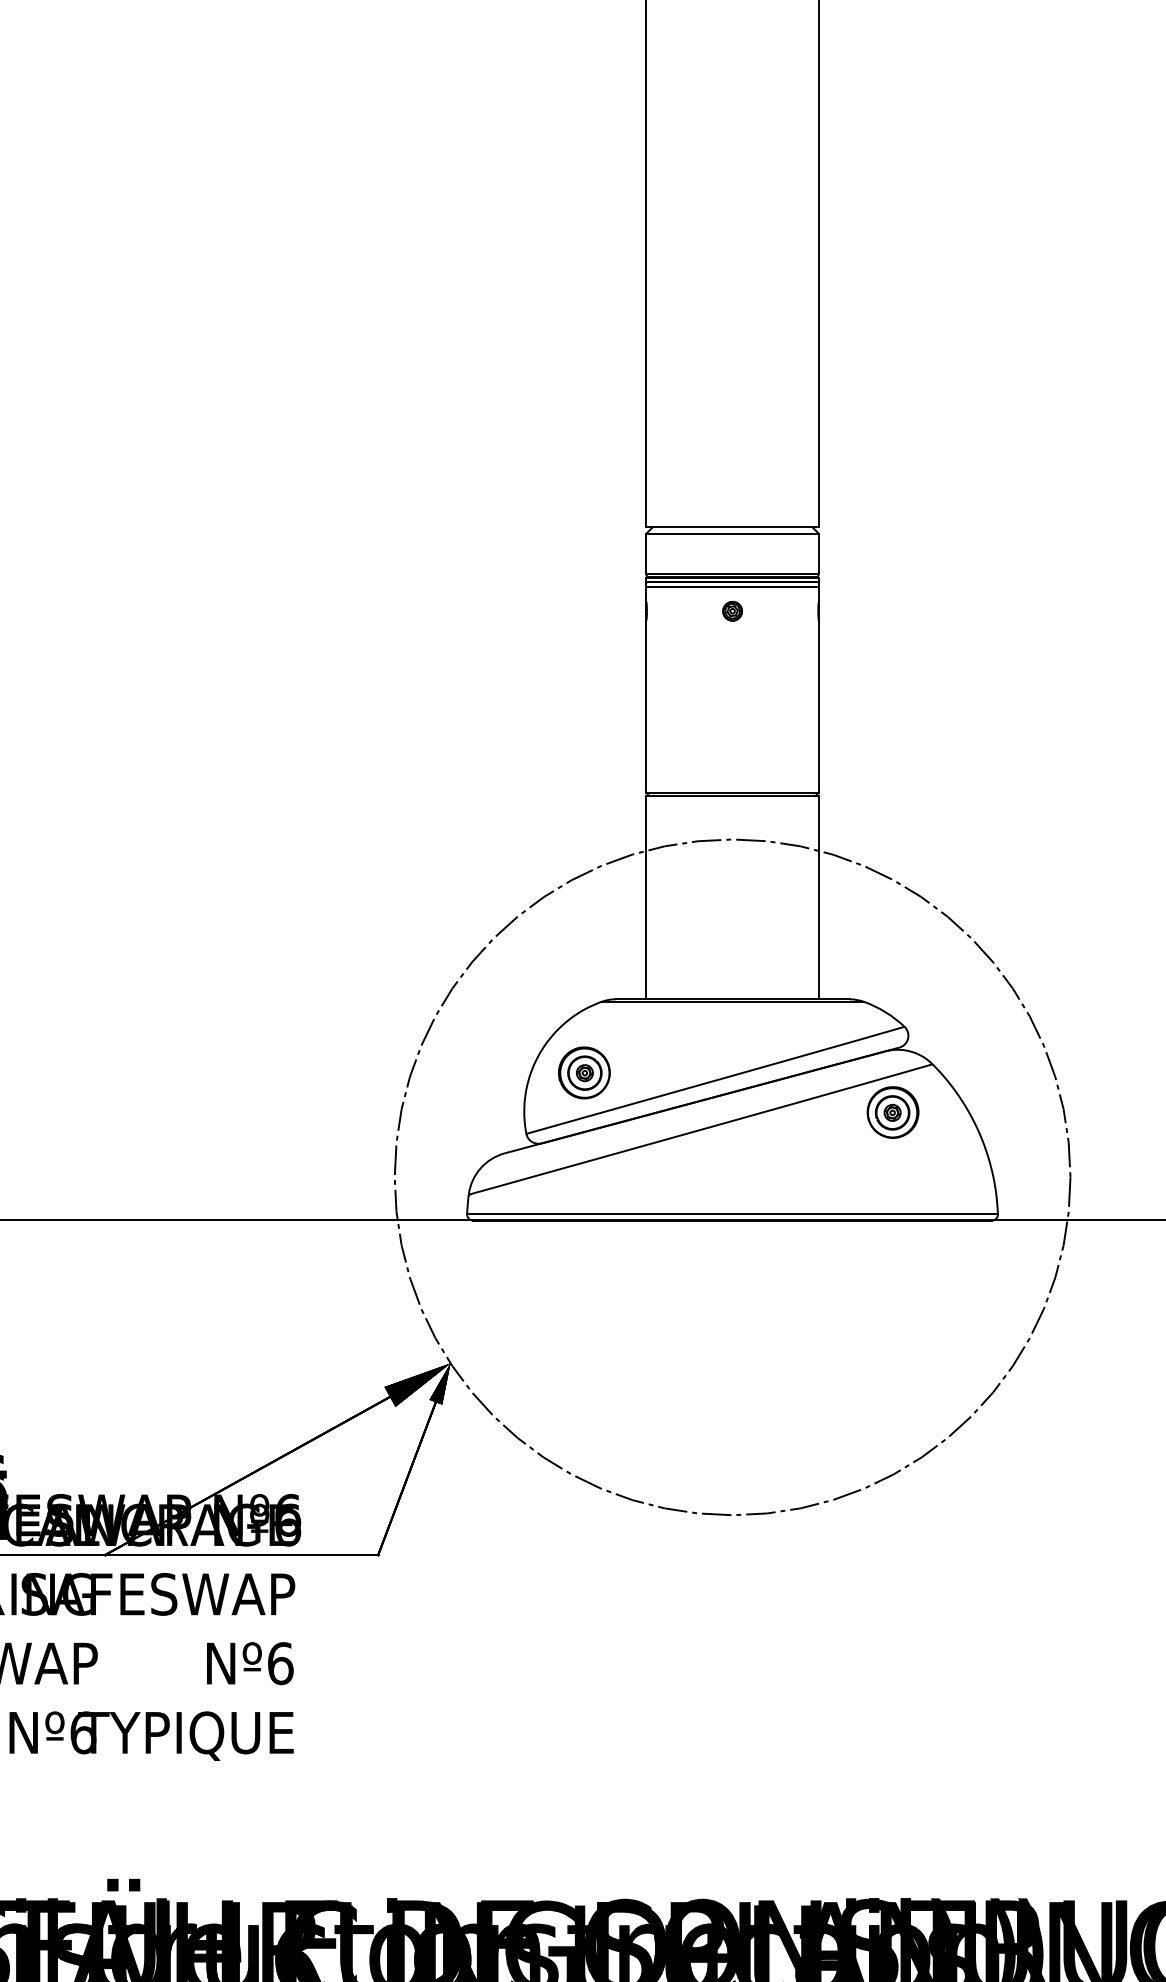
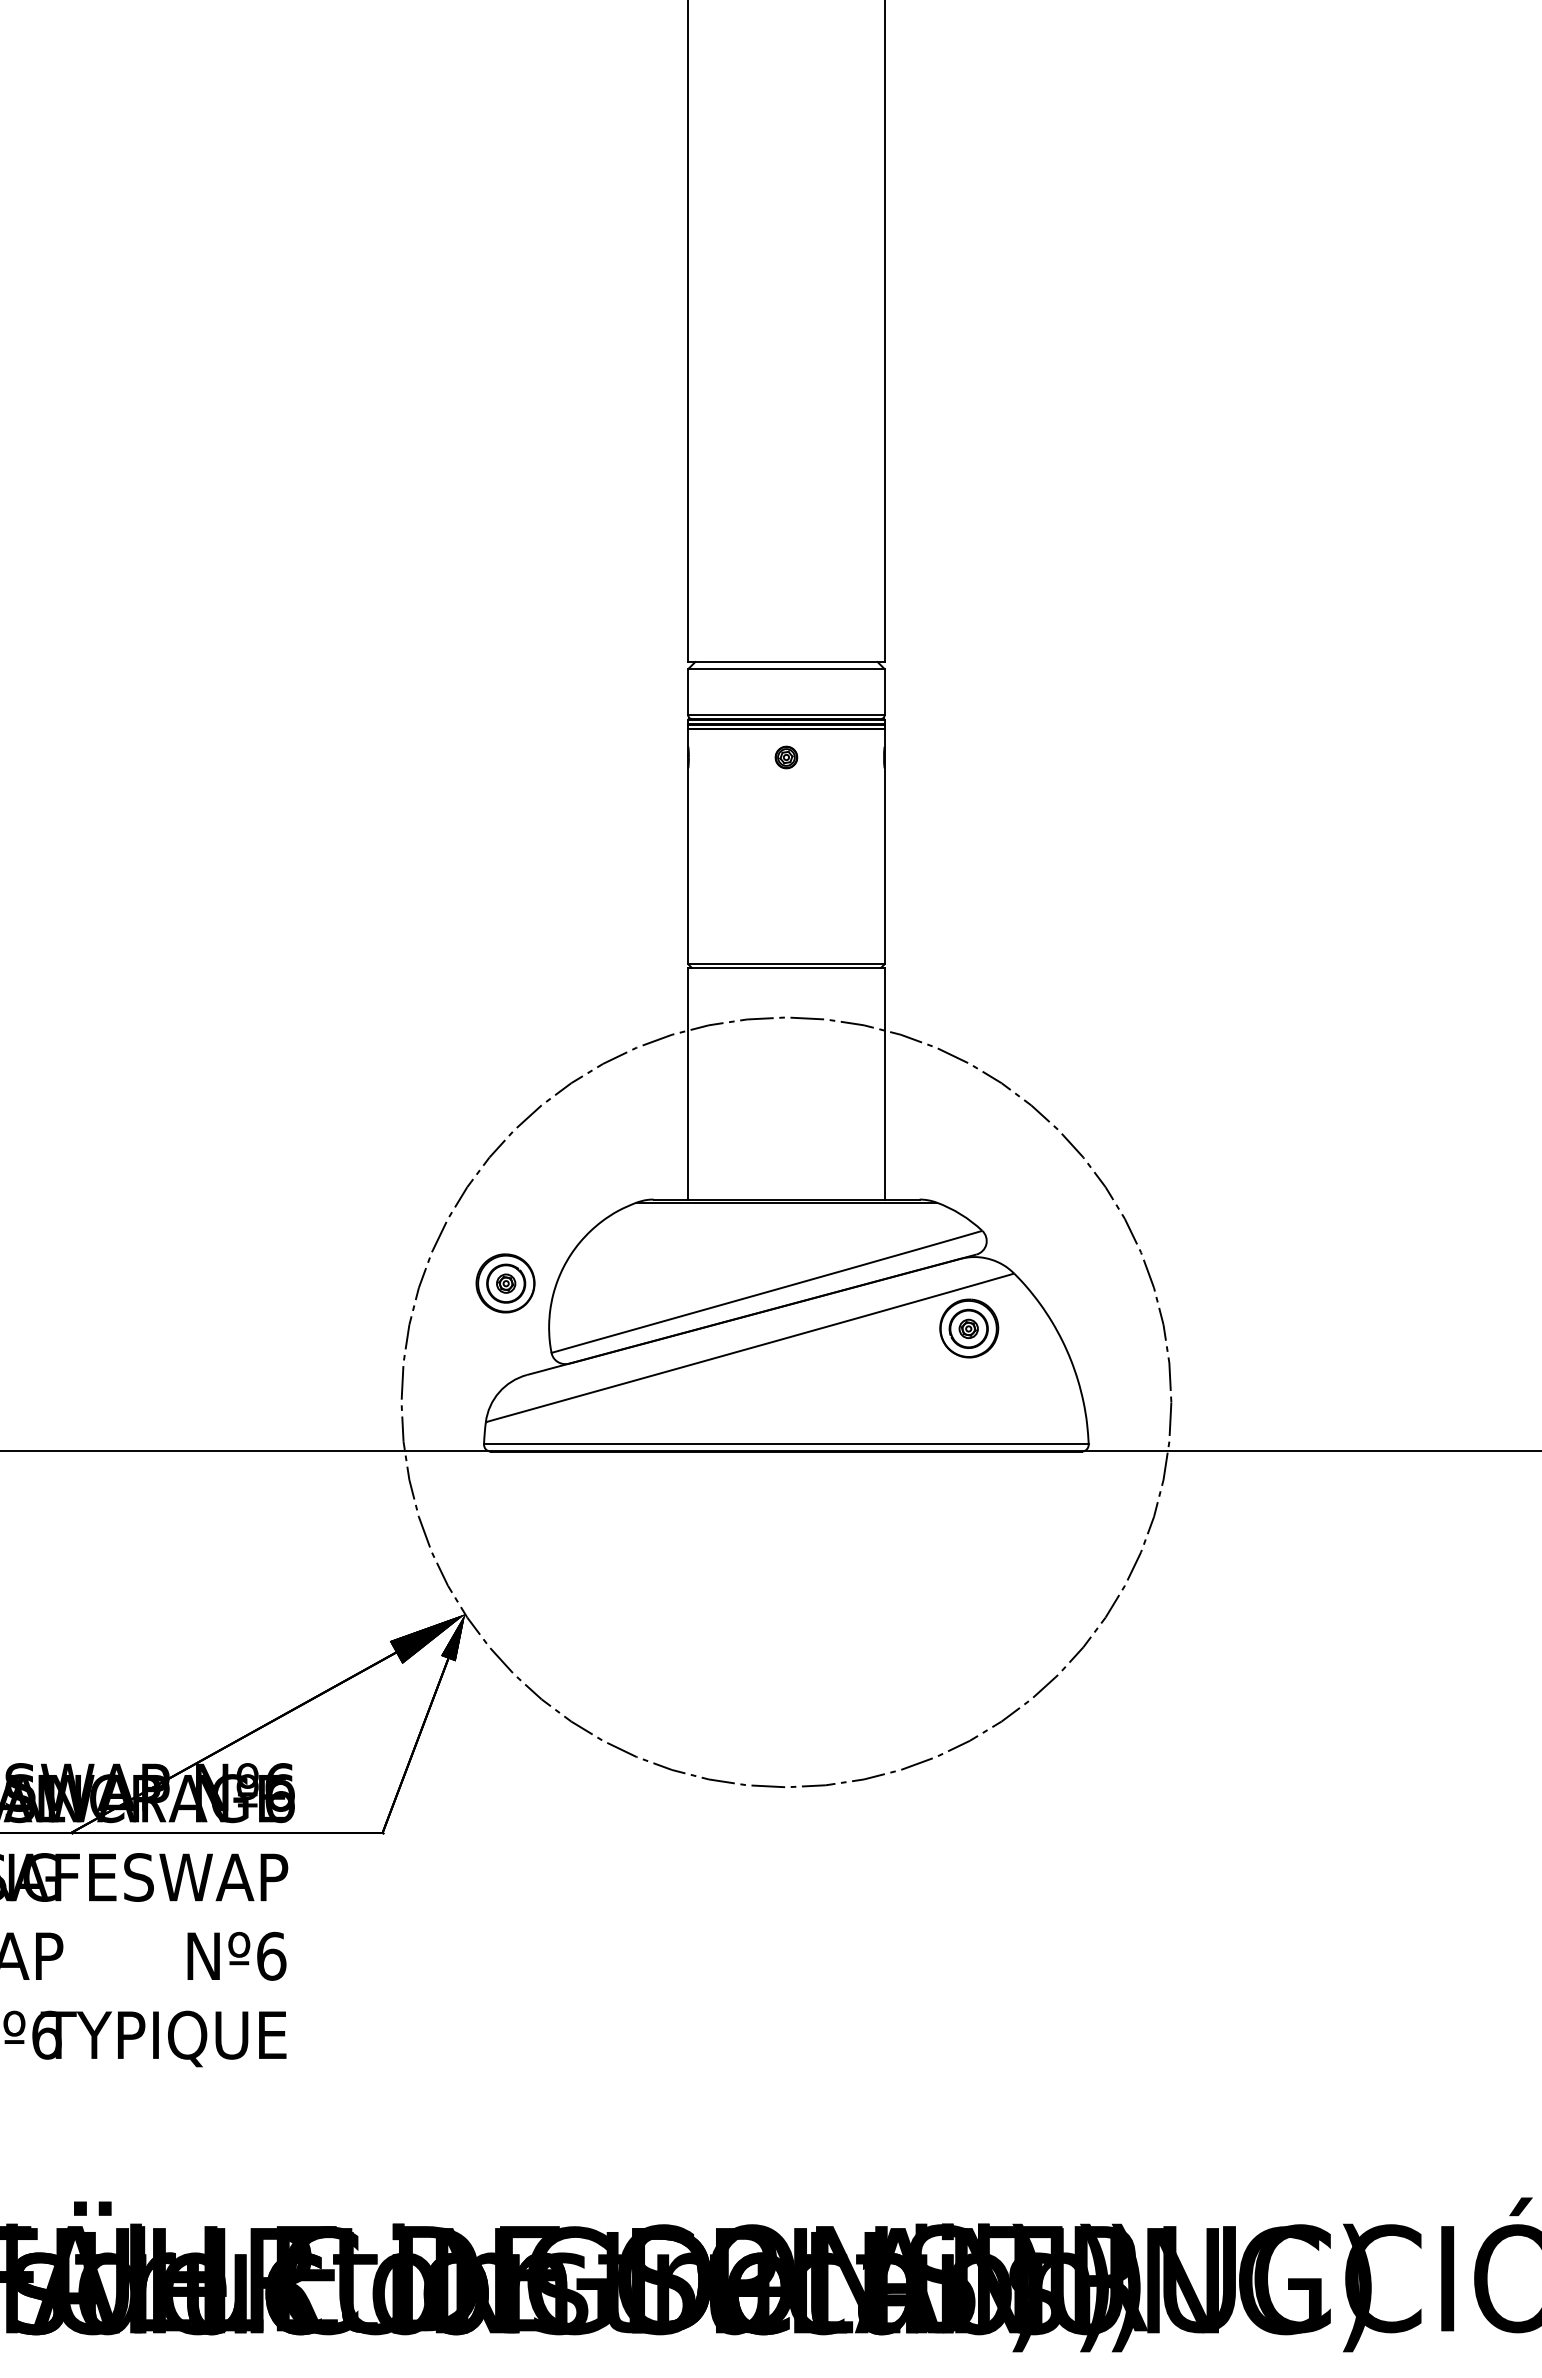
part: (584, 1072) -> (505, 1283), moved

